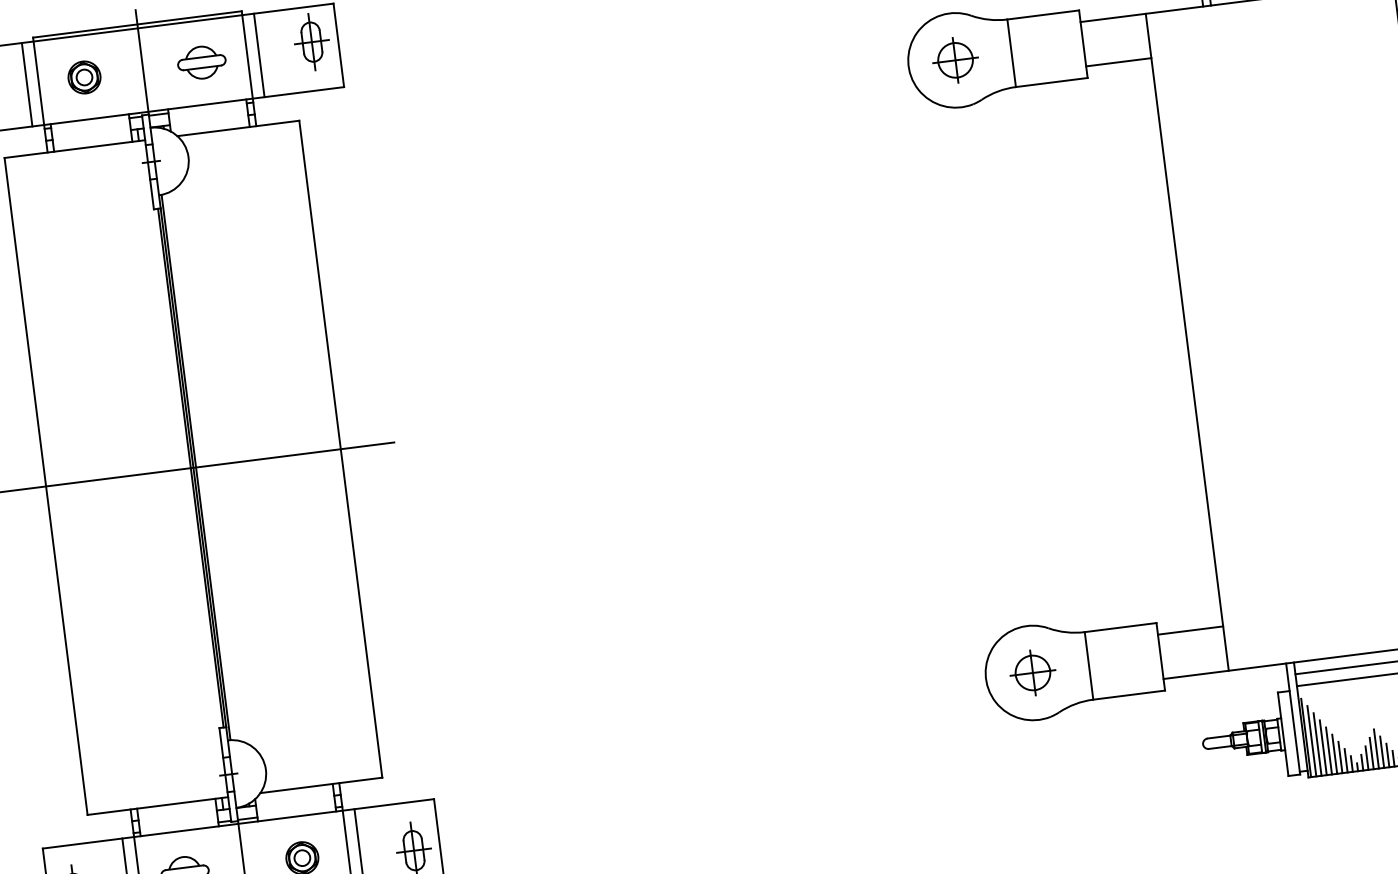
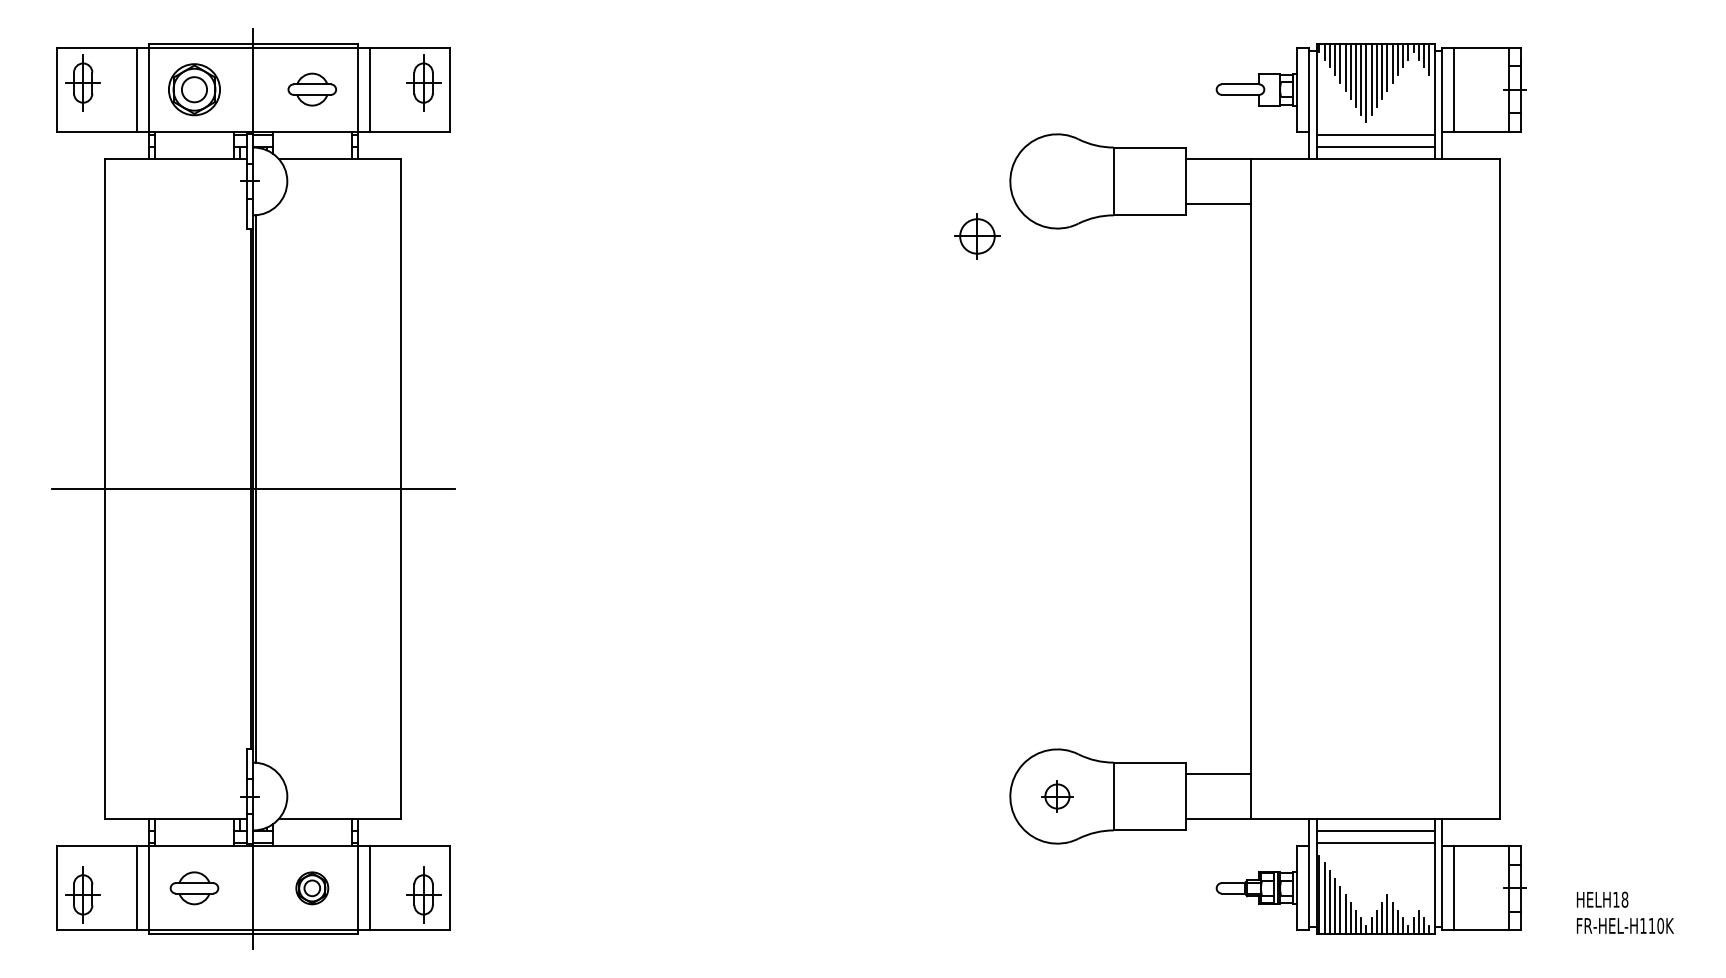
part: (955, 60) -> (977, 236), moved
part: (84, 77) -> (194, 89), size x1.6
part: (1033, 672) -> (1057, 796), size x0.7

